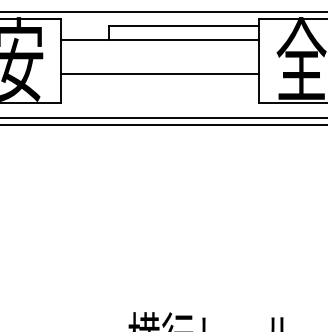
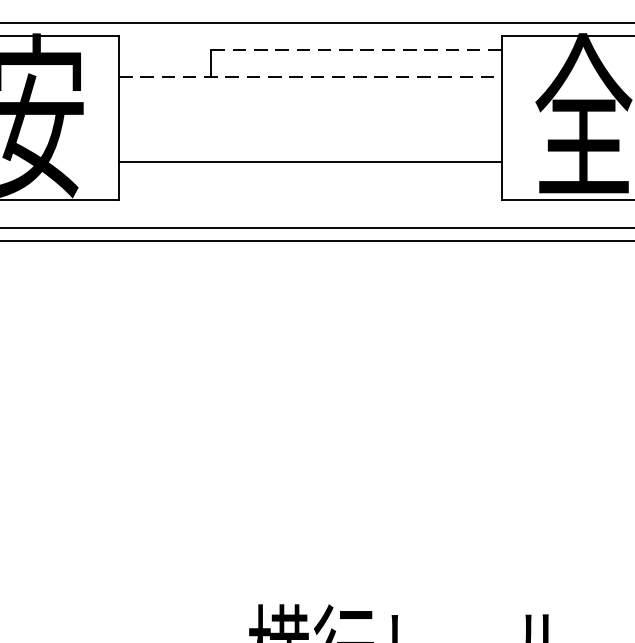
line: (183, 25) -> (355, 49), solid -> dashed
line: (160, 39) -> (310, 76), solid -> dashed
line: (160, 73) -> (310, 161), moved

